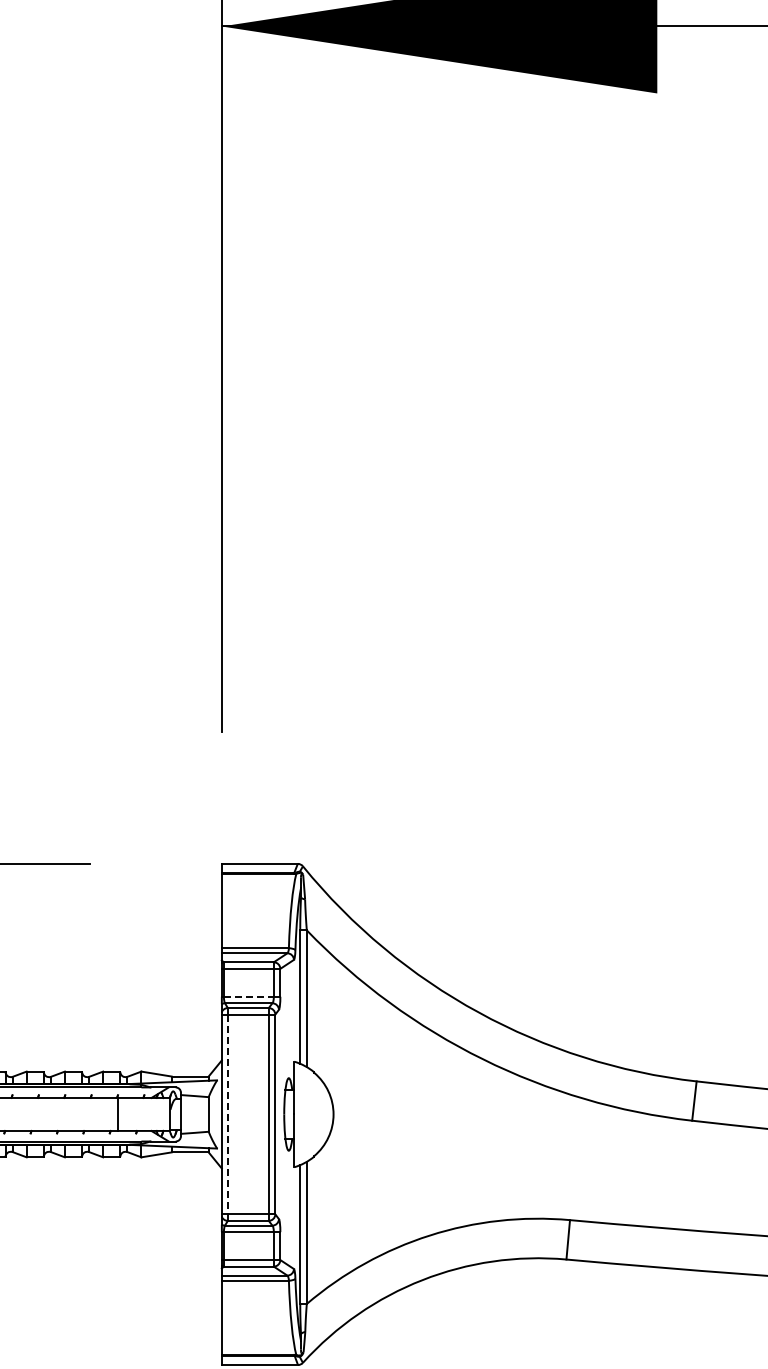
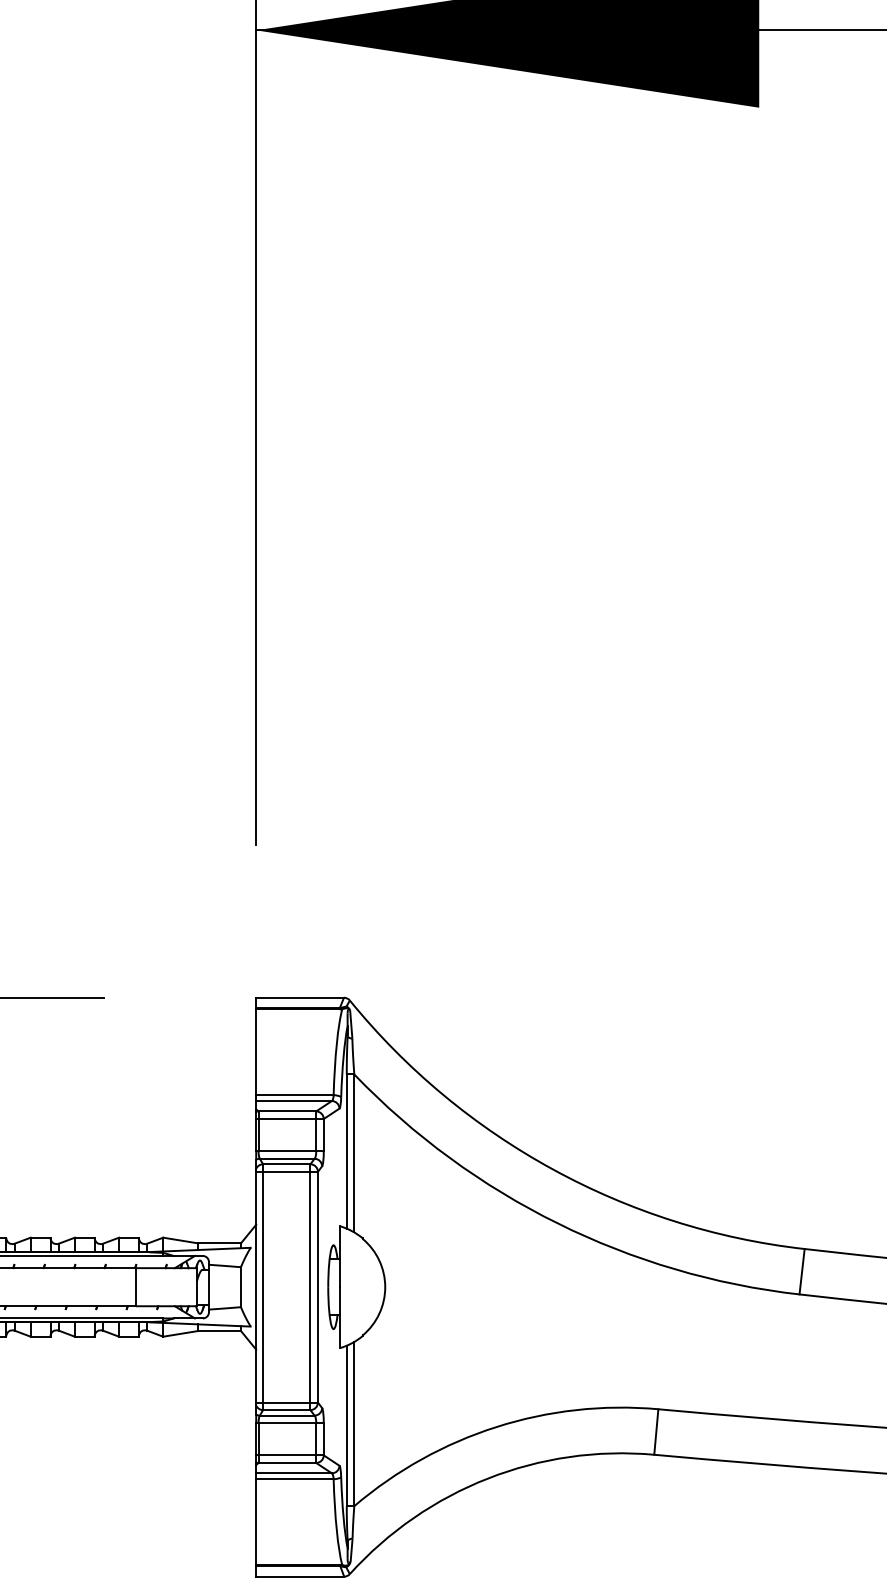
line: (248, 996) -> (286, 1150), dashed -> solid
line: (227, 1114) -> (262, 1287), dashed -> solid

